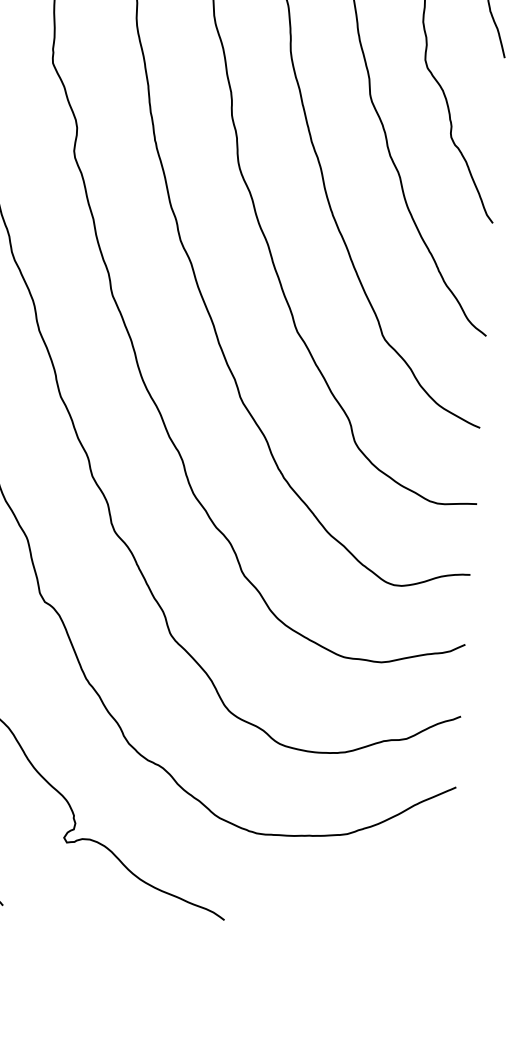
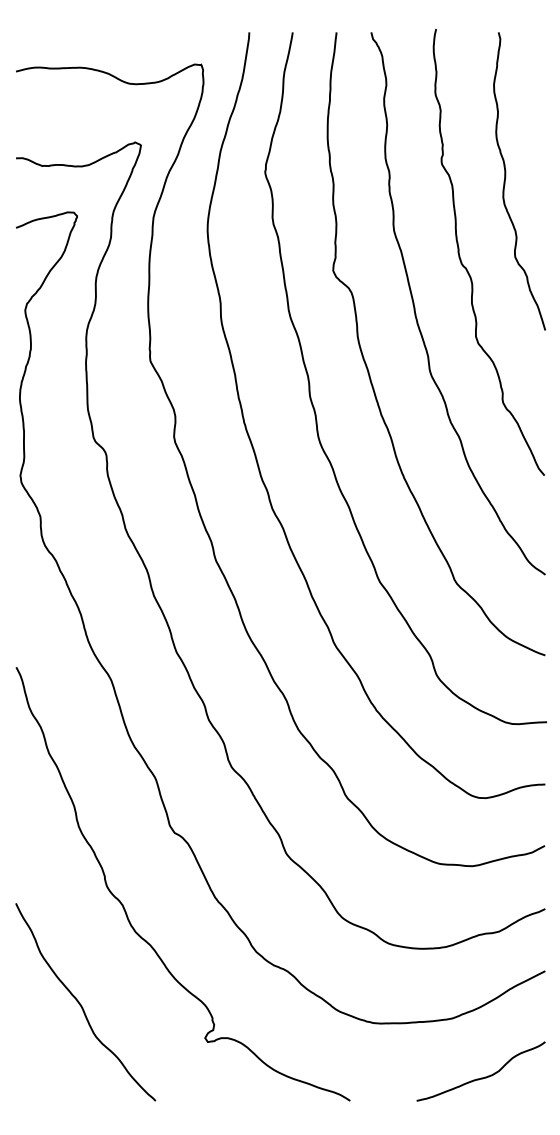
curve: (375, 903) -> (481, 1077), added

